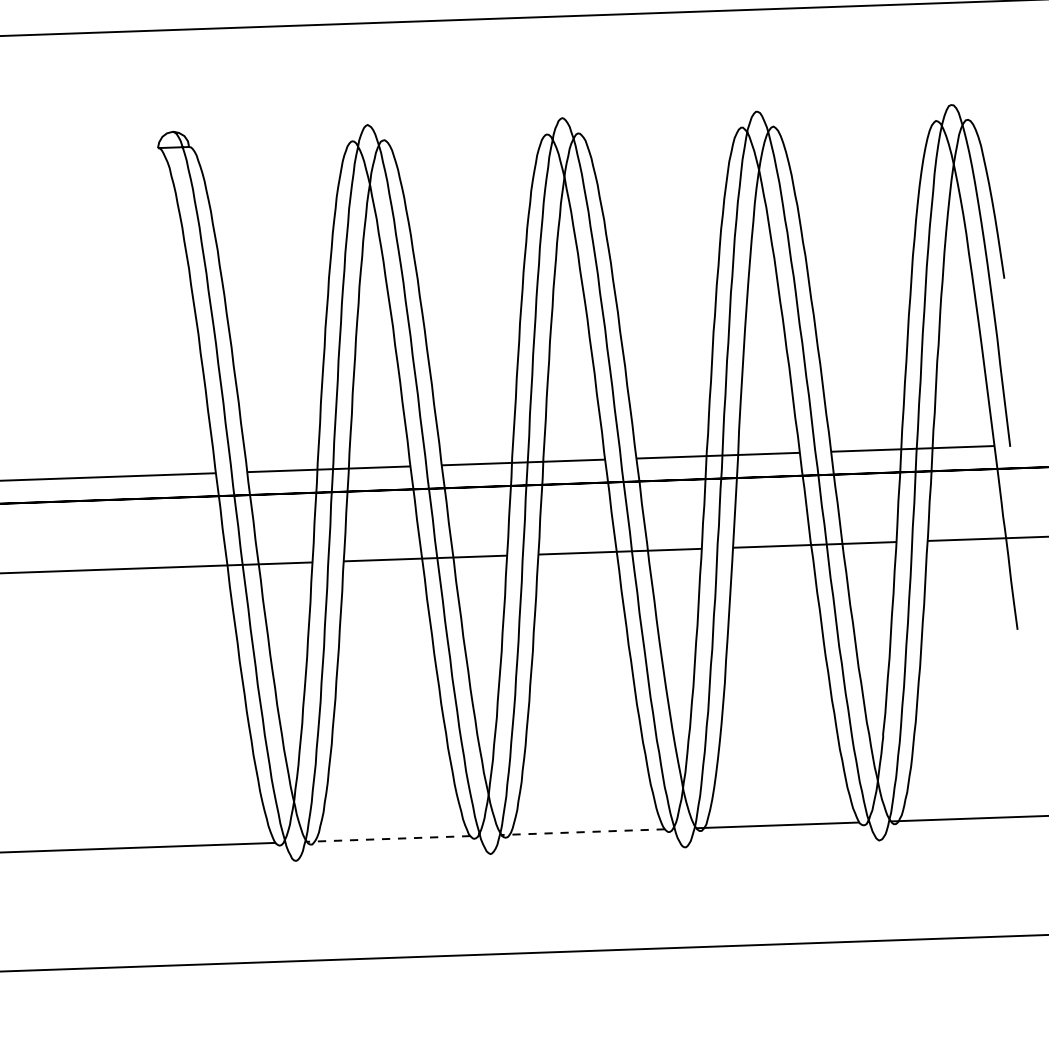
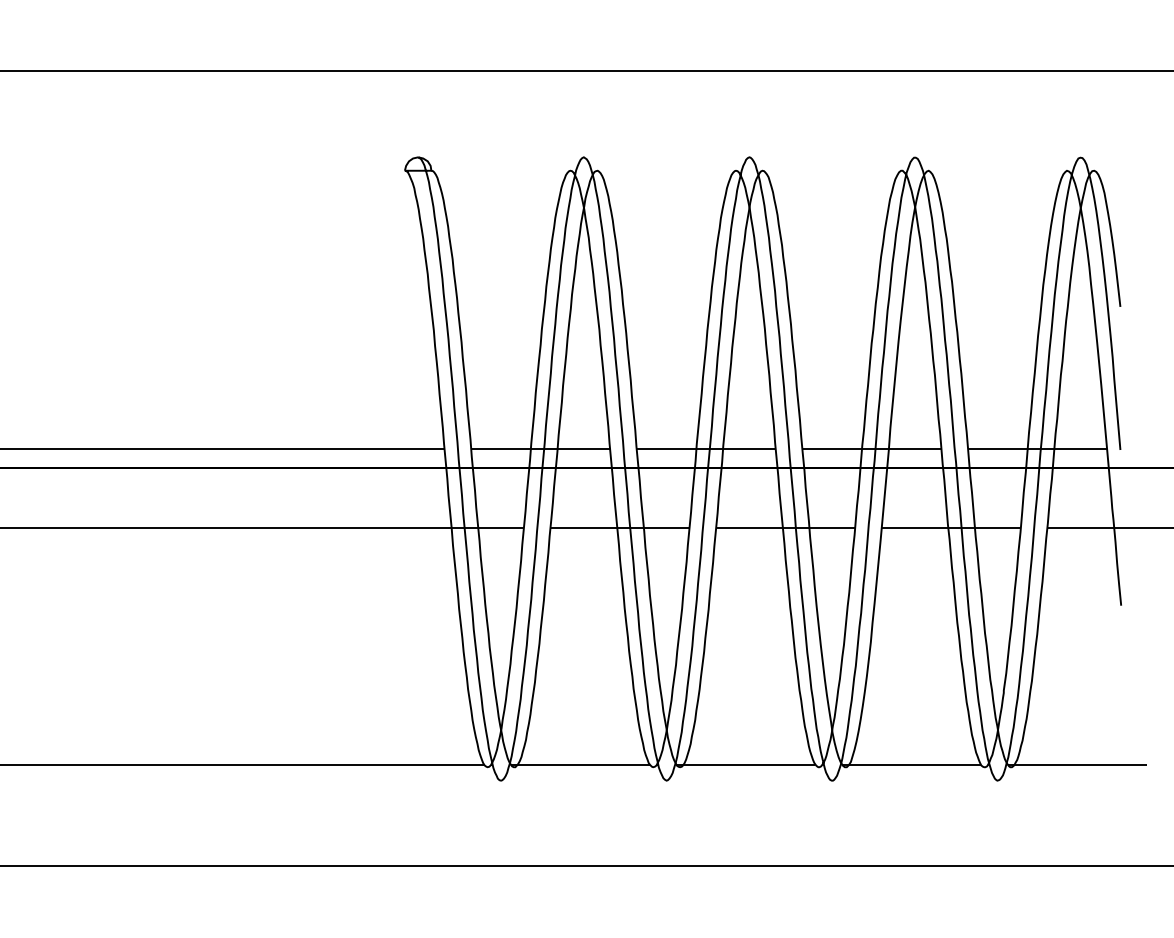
line: (582, 831) -> (745, 764), dashed -> solid
line: (388, 838) -> (580, 764), dashed -> solid

